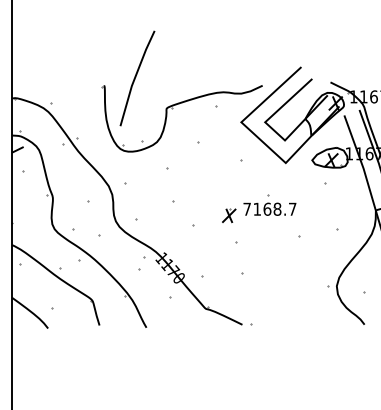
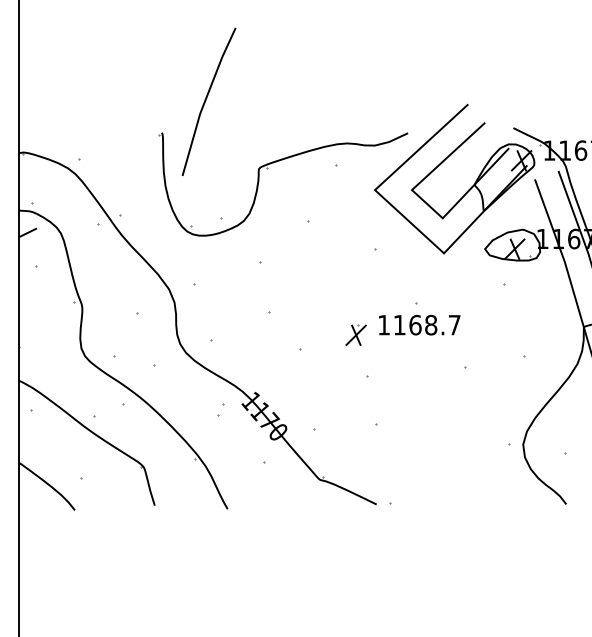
line: (136, 77) -> (207, 100), moved
text: (246, 208) -> (382, 323), 7168.7 -> 1168.7
part: (141, 263) -> (219, 409), size x0.62

